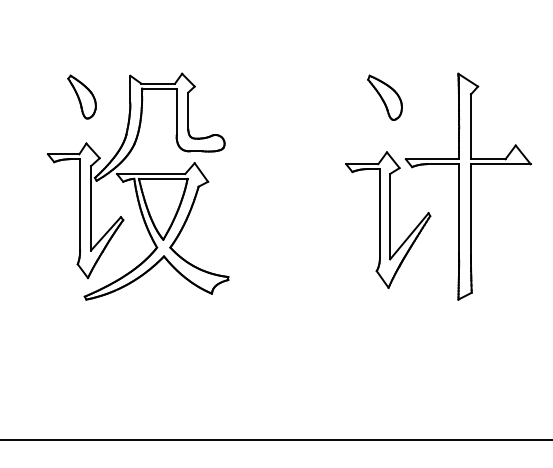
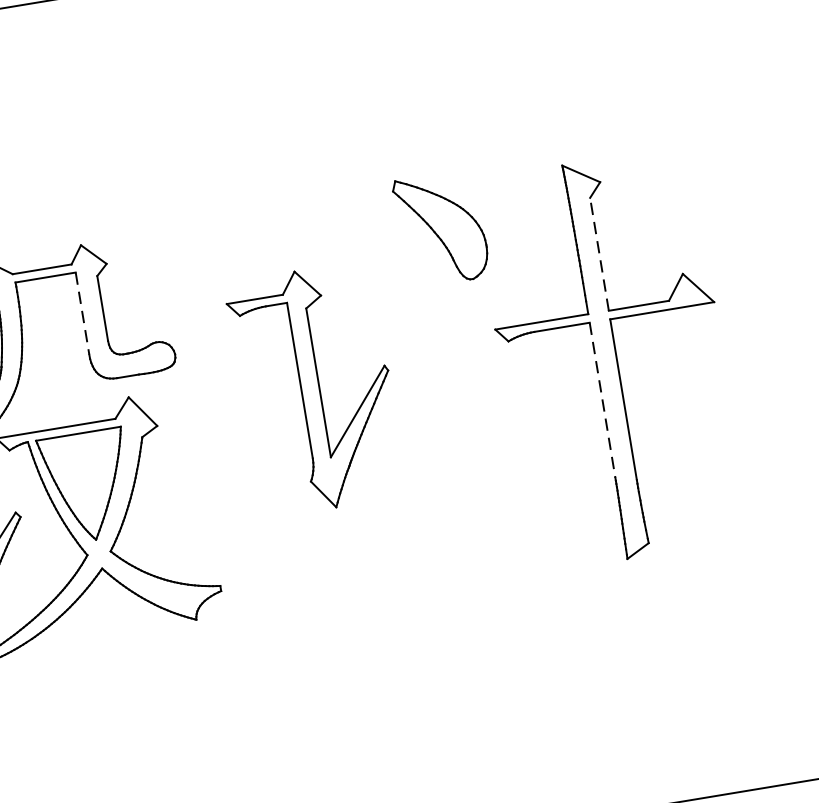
part: (384, 97) -> (440, 228), size x1.4
line: (176, 112) -> (82, 314), solid -> dashed
line: (470, 126) -> (598, 253), solid -> dashed
line: (459, 208) -> (603, 399), solid -> dashed
part: (388, 219) -> (316, 388), moved

